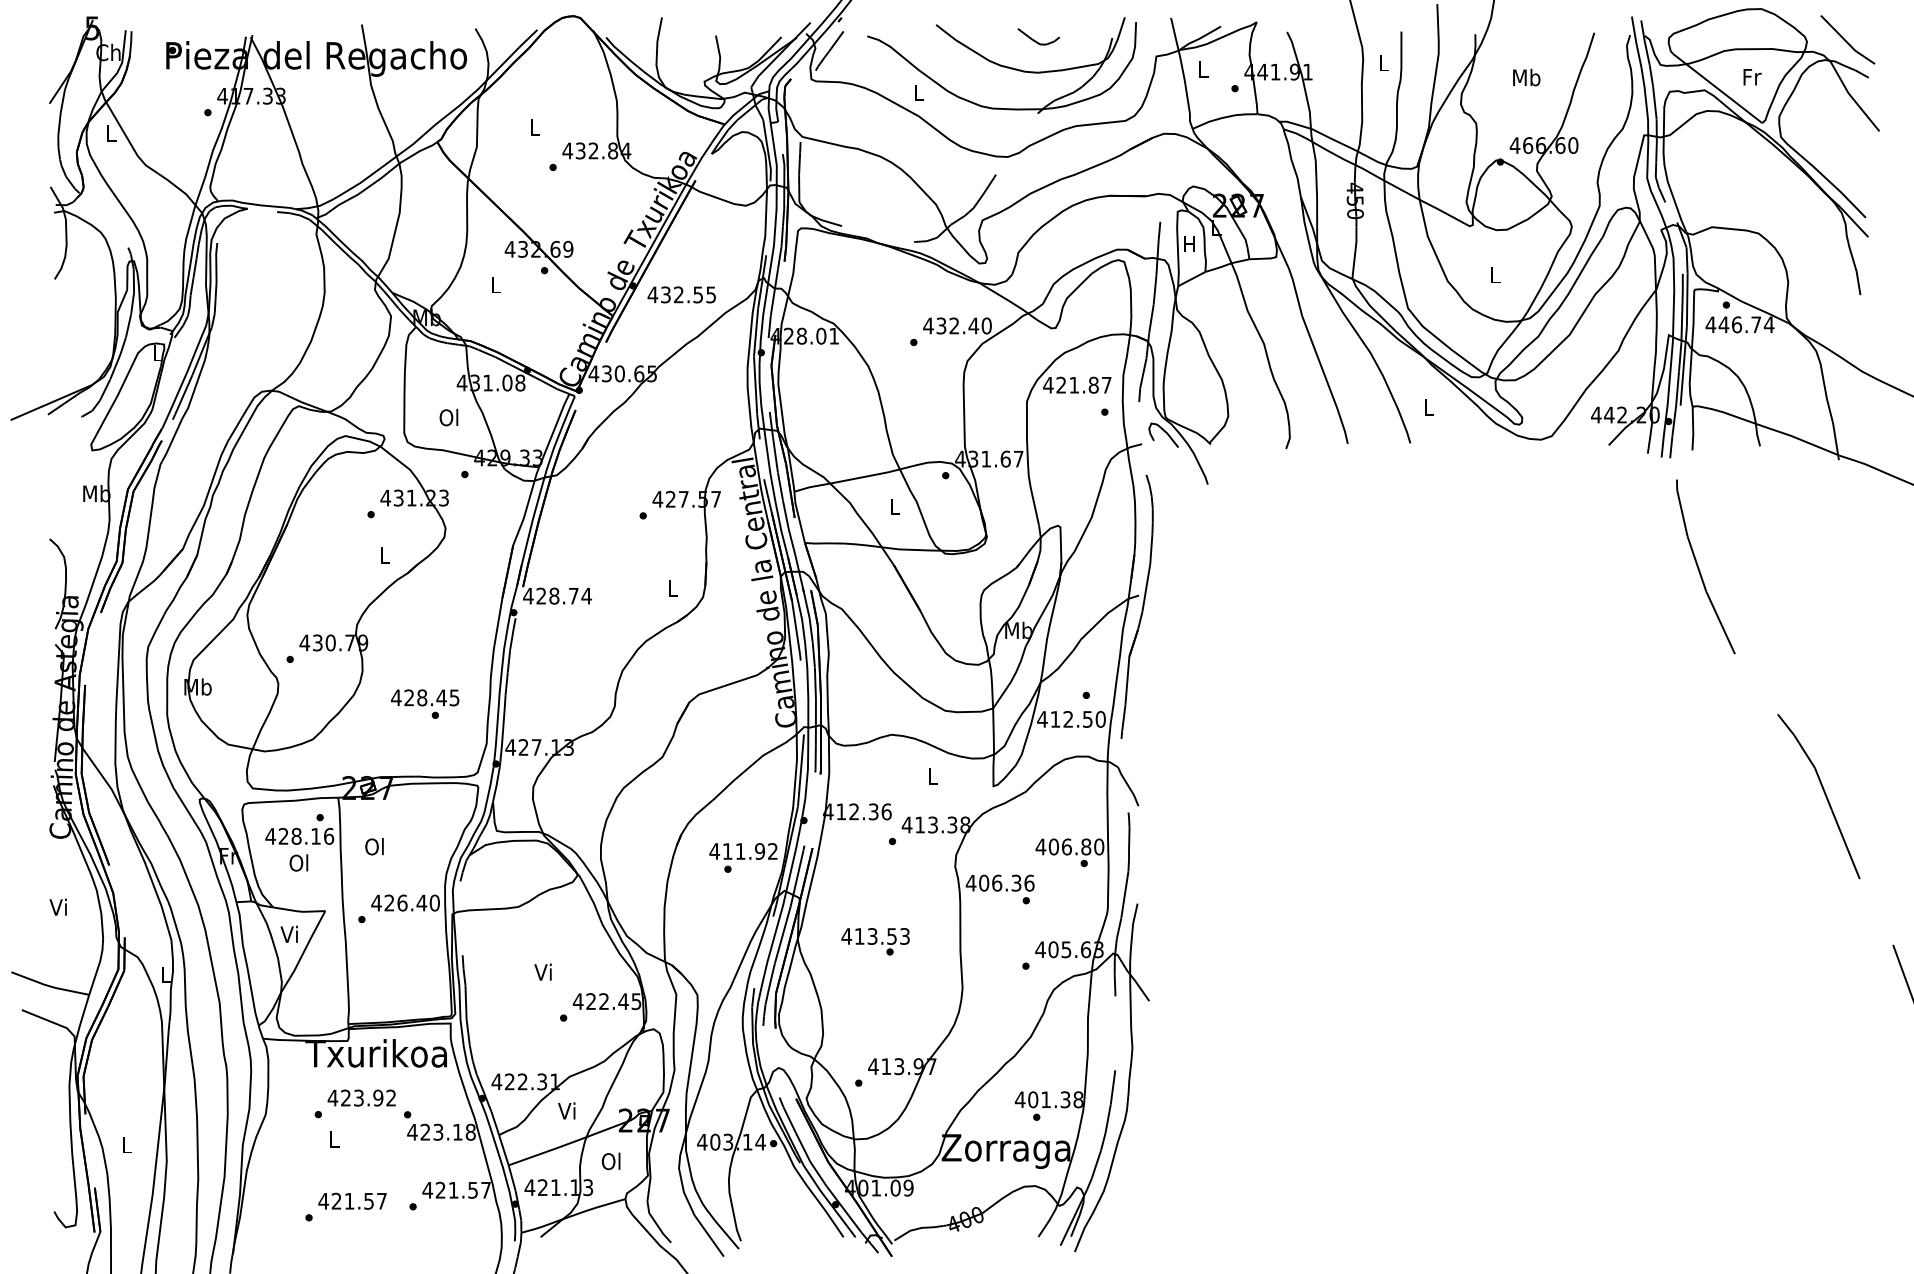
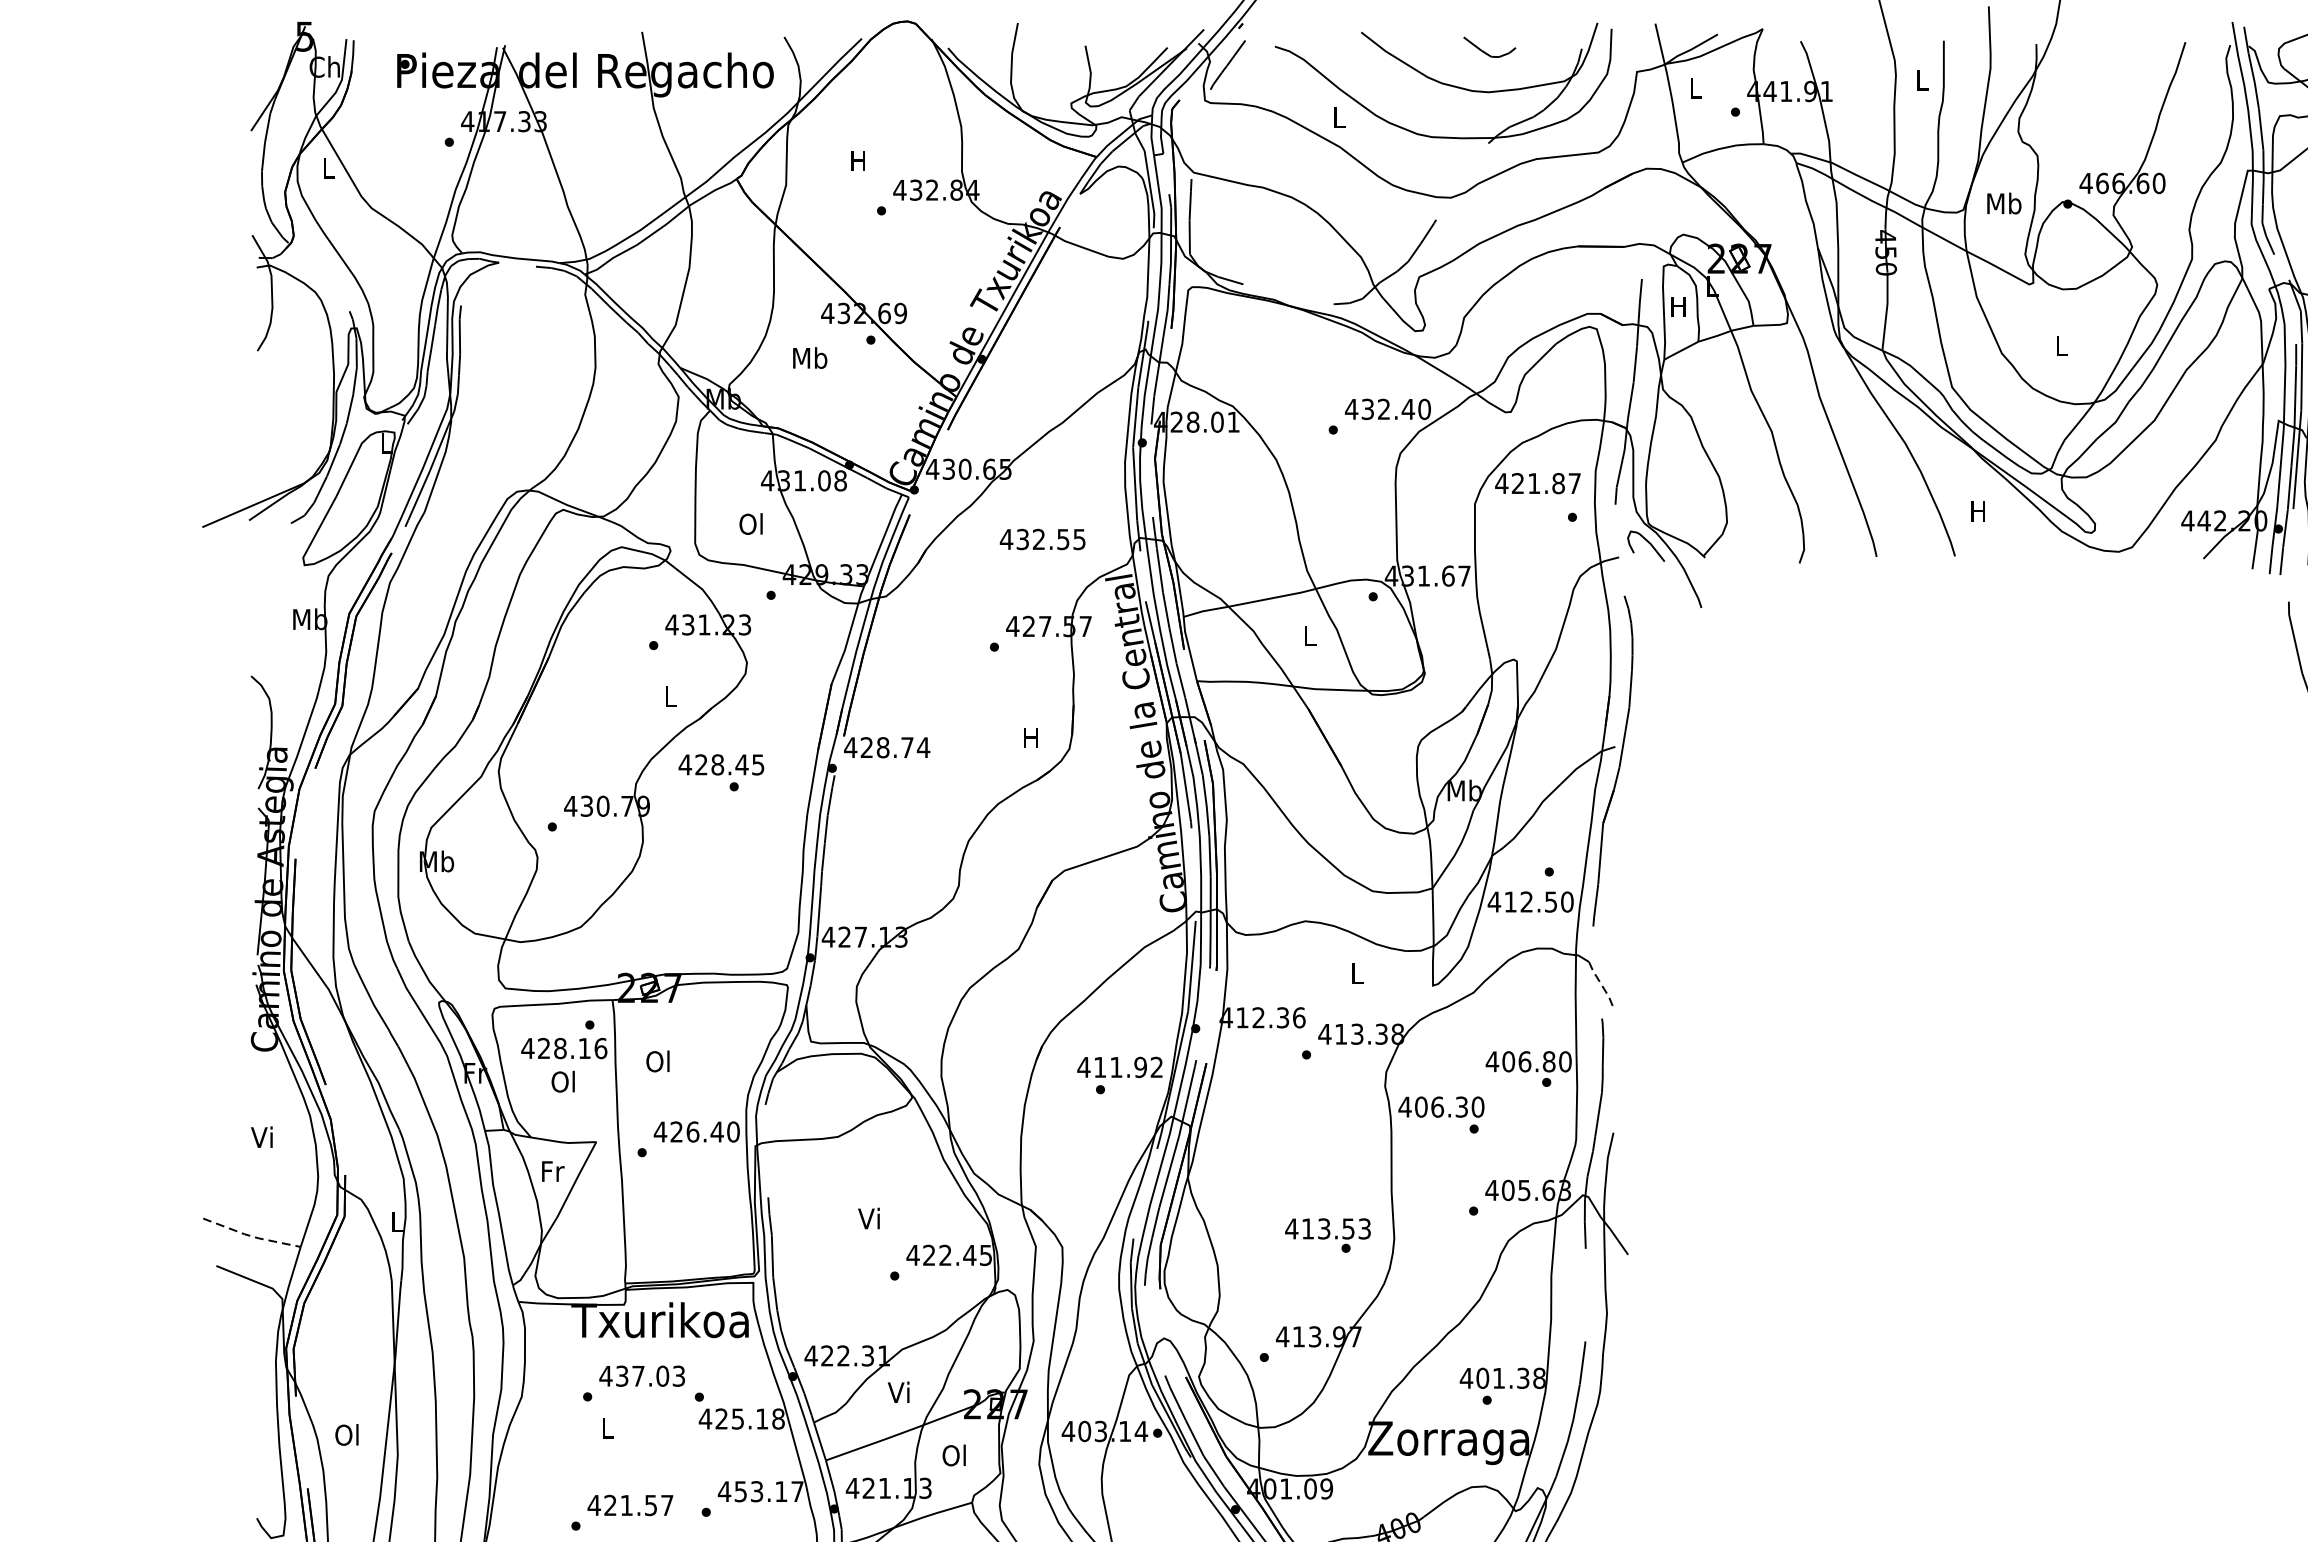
text: (1526, 77) -> (2004, 203), moved
text: (534, 127) -> (858, 160), L -> H
text: (495, 284) -> (809, 357), L -> Mb
text: (681, 294) -> (1042, 539), moved
text: (1428, 407) -> (1977, 511), L -> H
text: (672, 588) -> (1031, 738), L -> H
text: (425, 703) -> (721, 771), moved
line: (1128, 786) -> (1602, 986), solid -> dashed
text: (1029, 882) -> (1478, 1106), 406.36 -> 406.30
text: (289, 933) -> (551, 1170), Vi -> Fr
text: (875, 941) -> (1327, 1235), moved
line: (50, 986) -> (252, 1236), solid -> dashed
text: (368, 1097) -> (650, 1375), 423.92 -> 437.03
text: (438, 1131) -> (738, 1418), 423.18 -> 425.18
text: (125, 1144) -> (346, 1434), L -> Ol
text: (456, 1189) -> (760, 1490), 421.57 -> 453.17

